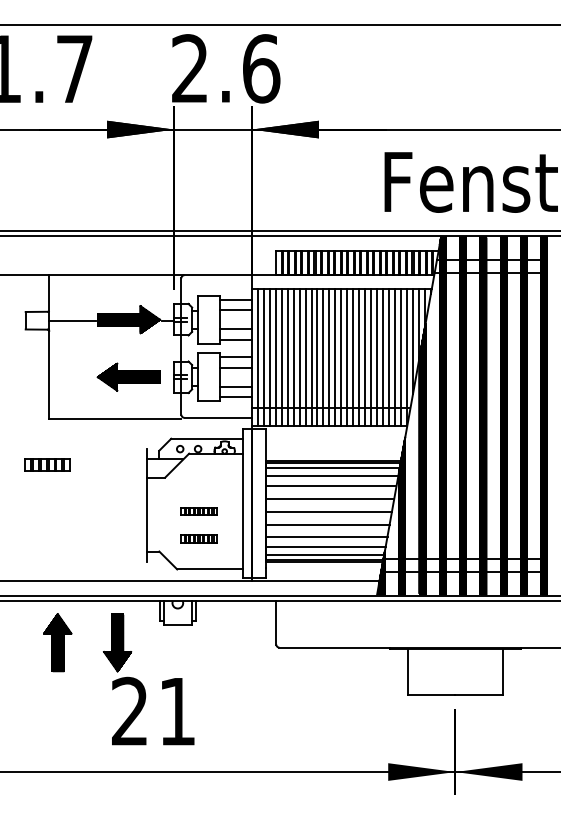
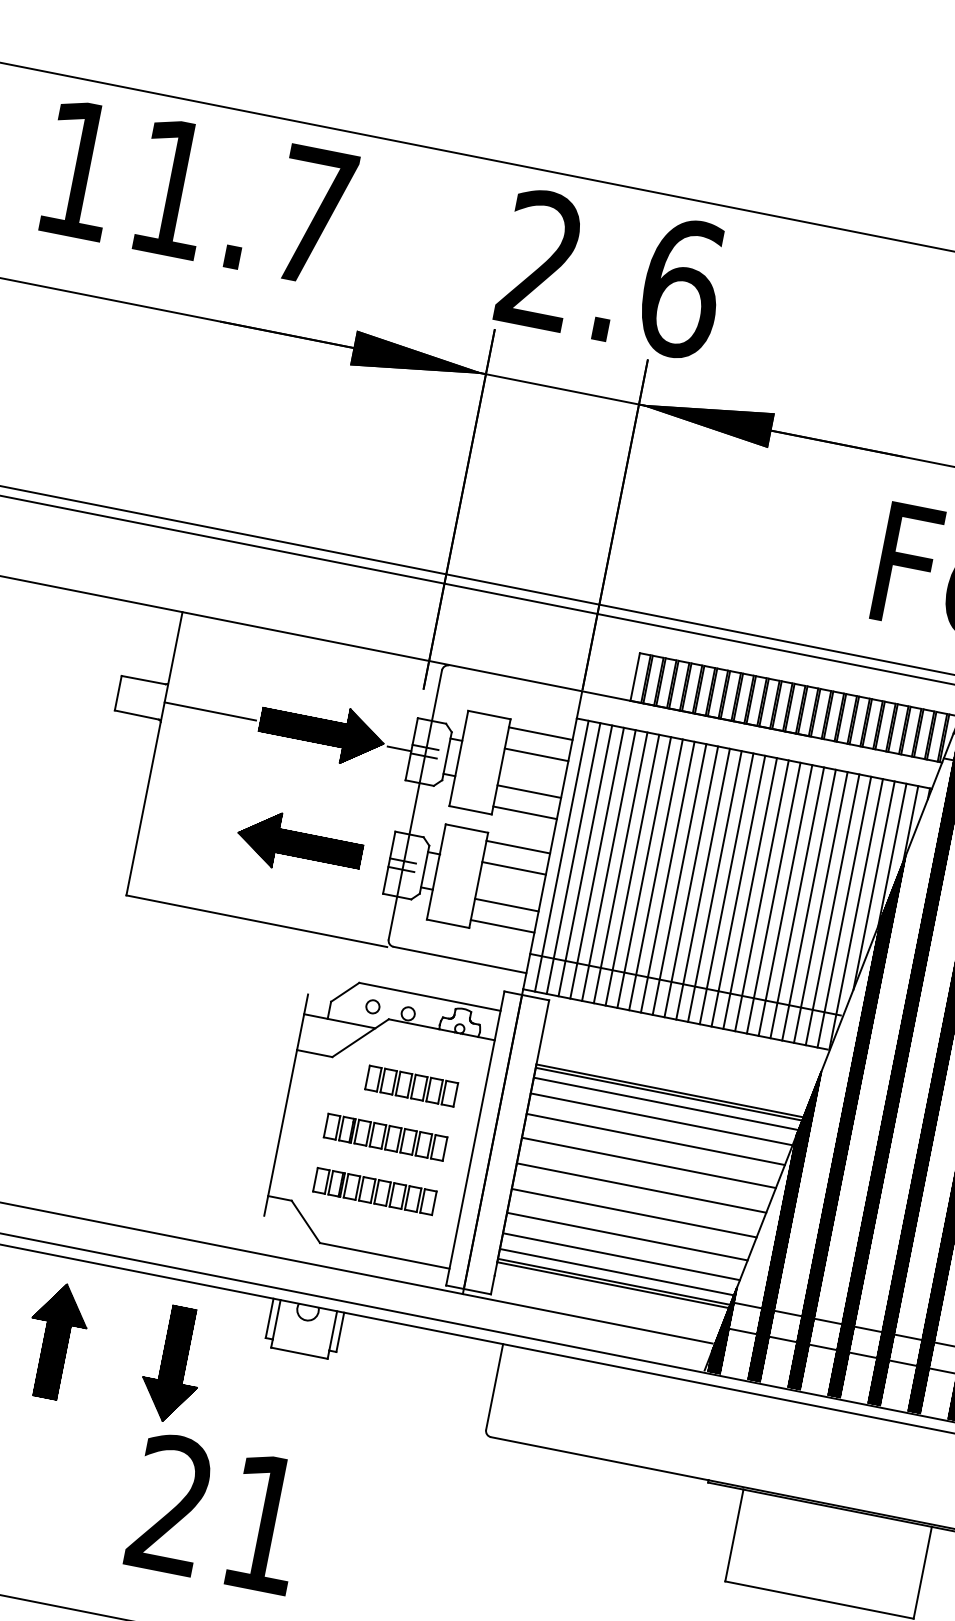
part: (47, 464) -> (411, 1084), moved
part: (198, 511) -> (384, 1137), size x1.67
part: (198, 538) -> (374, 1190), size x1.67

